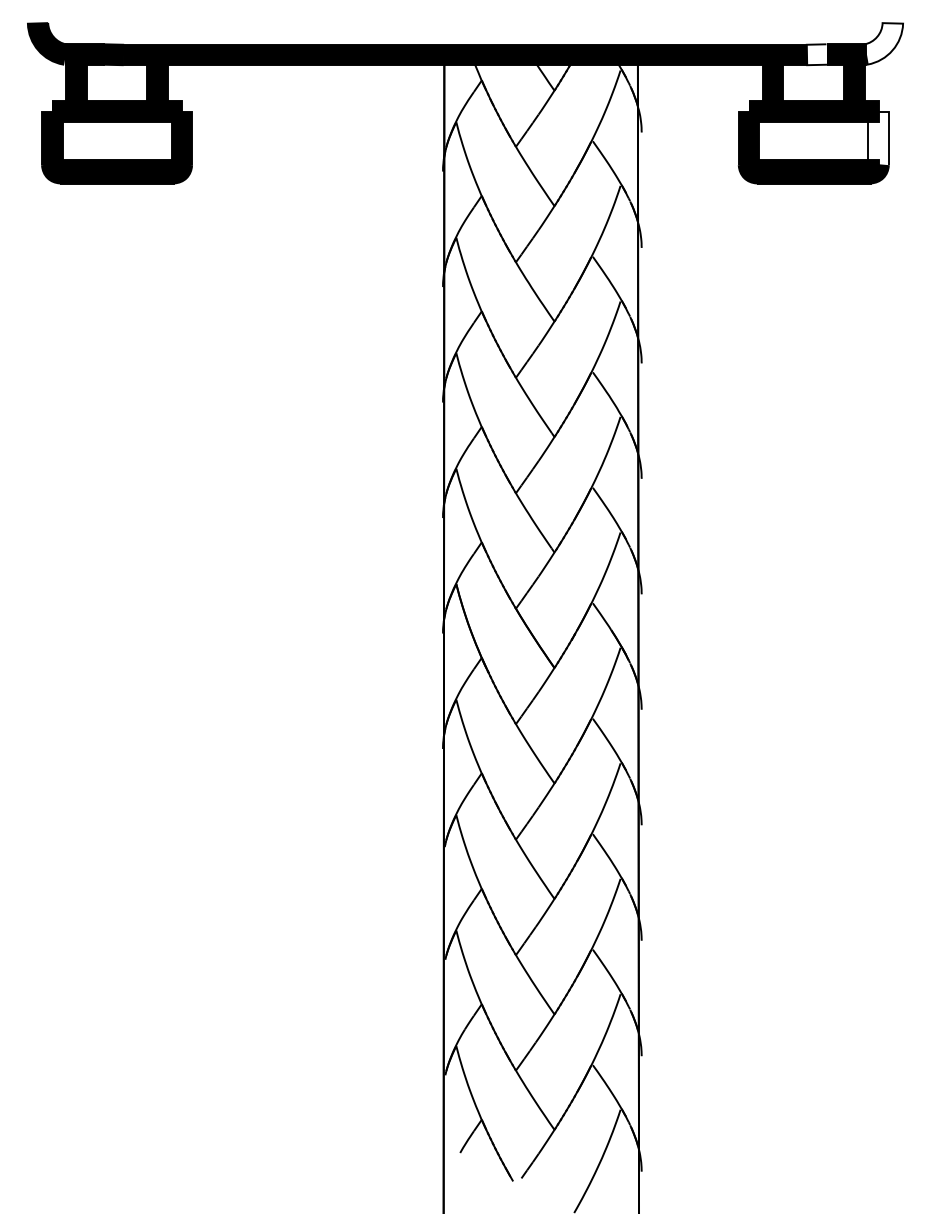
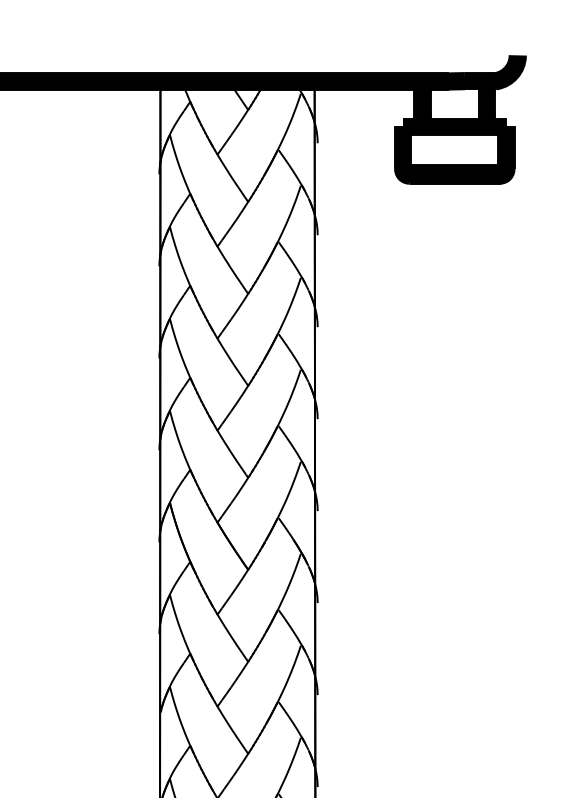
fill: (883, 43) -> (510, 72), added
fill: (816, 54) -> (456, 81), added
fill: (878, 138) -> (506, 148), added

